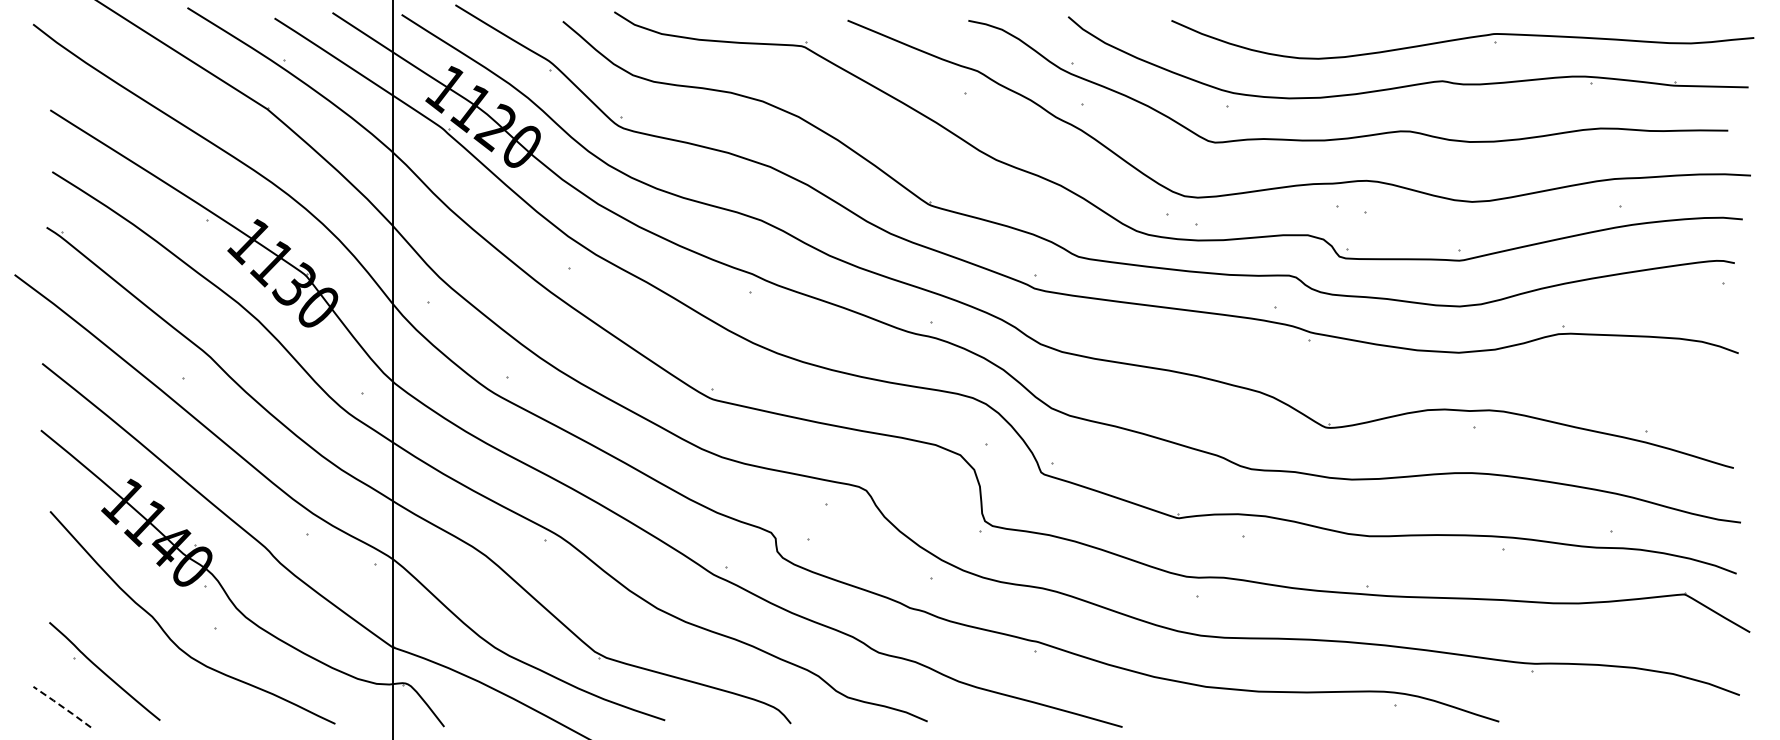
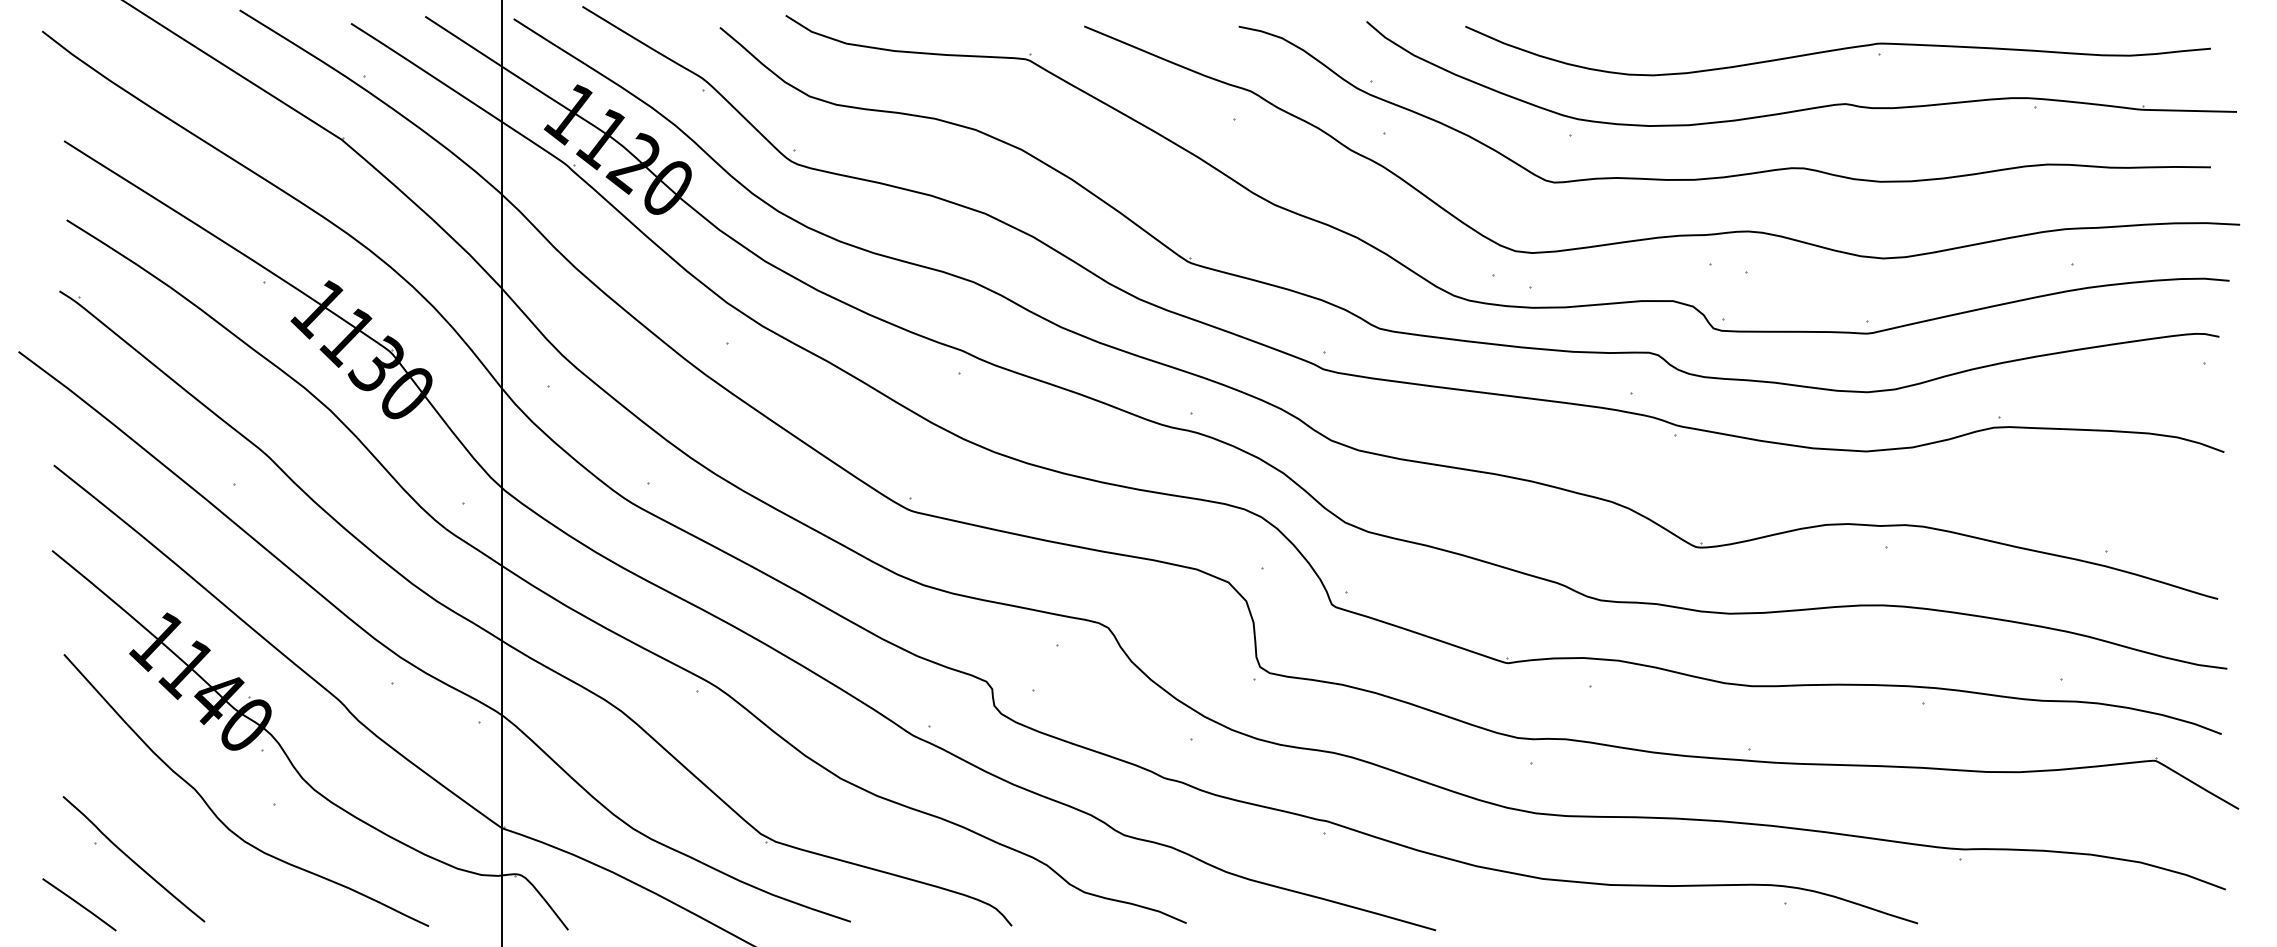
part: (1462, 39) -> (1837, 50), moved
line: (62, 706) -> (79, 904), dashed -> solid

